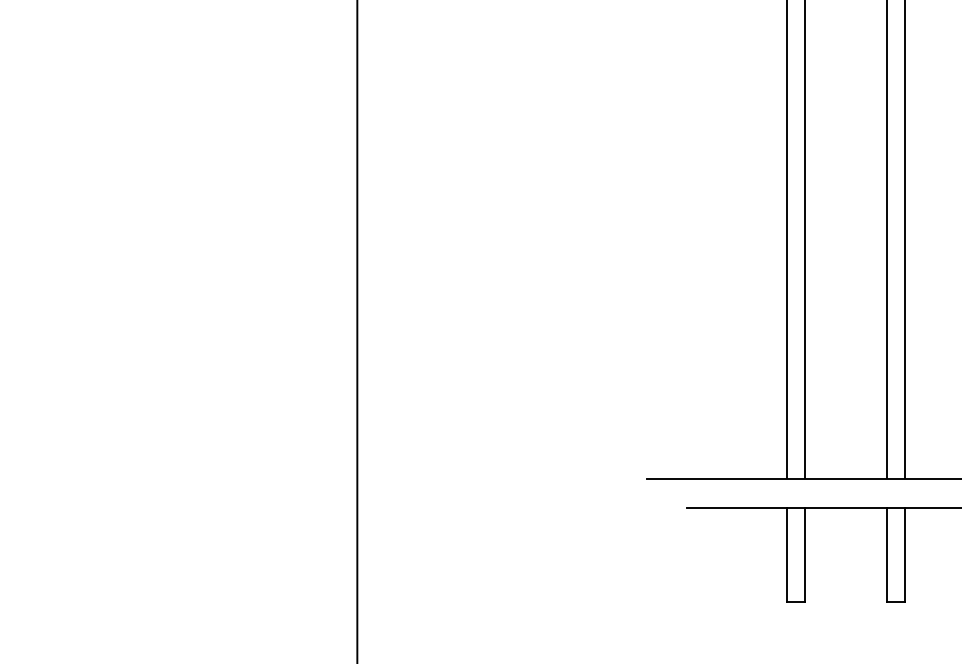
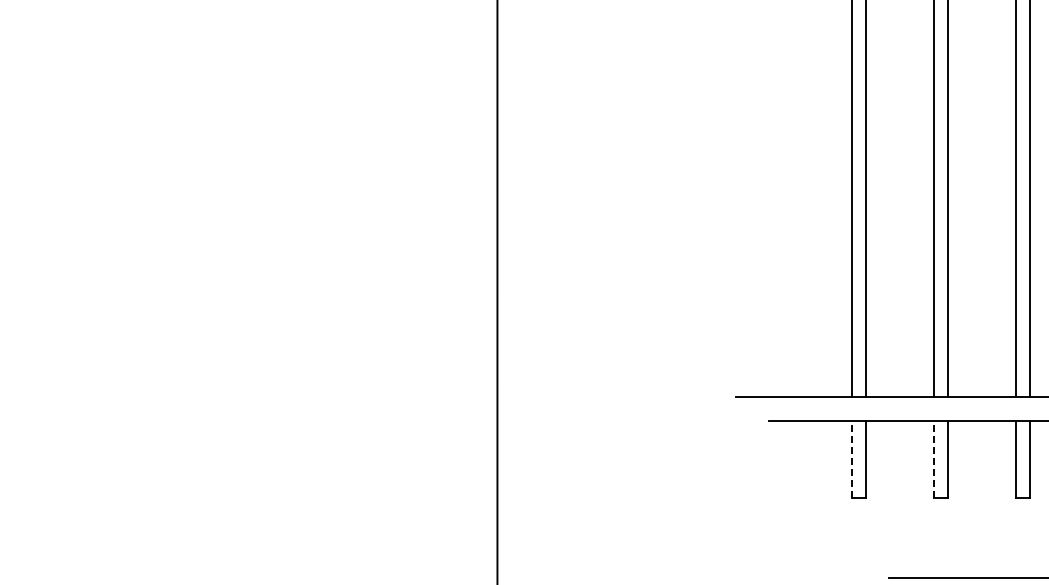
line: (787, 554) -> (851, 459), solid -> dashed
line: (886, 554) -> (933, 459), solid -> dashed

